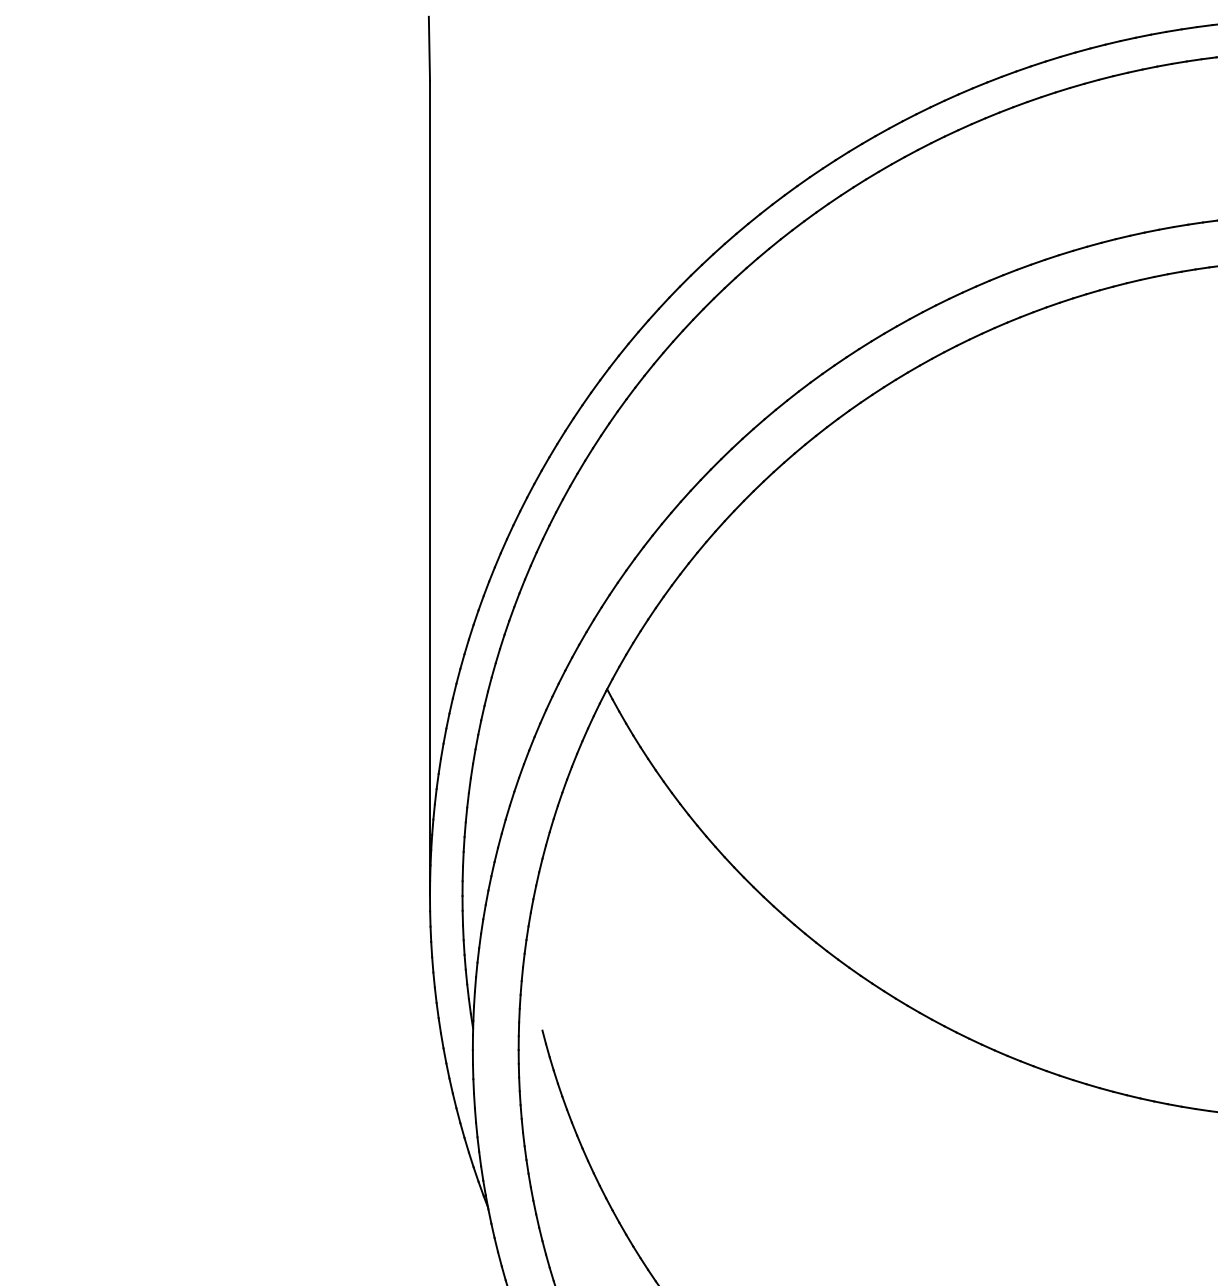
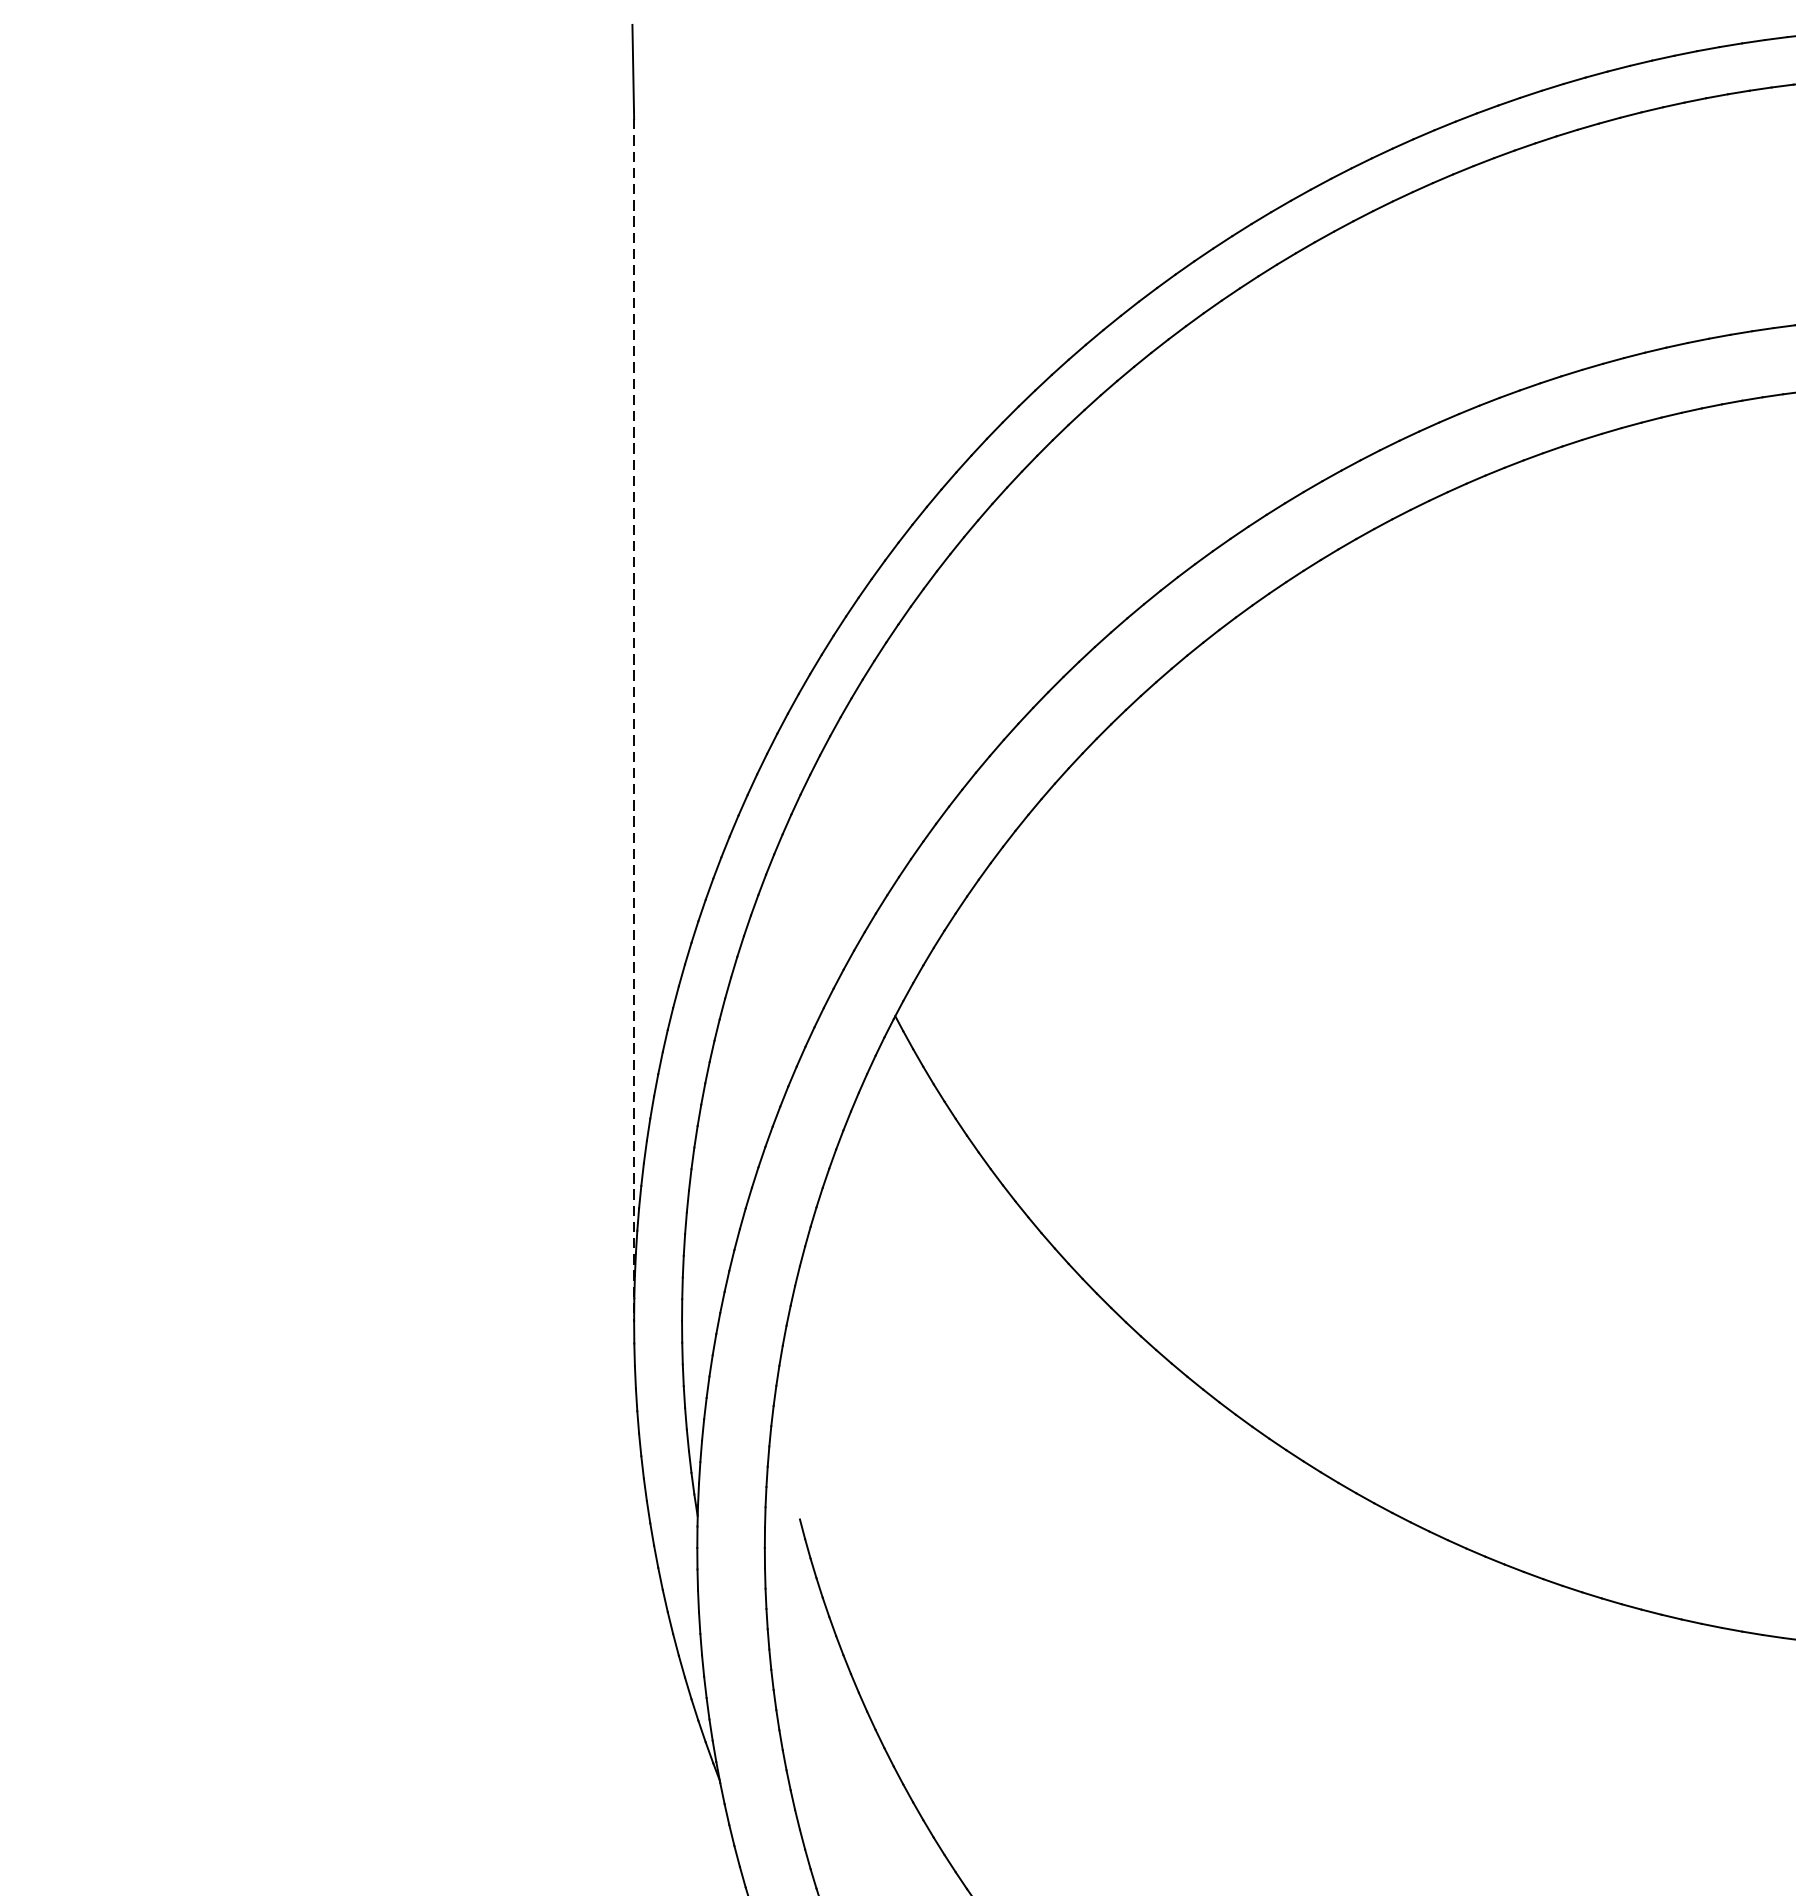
line: (430, 488) -> (634, 720), solid -> dashed

